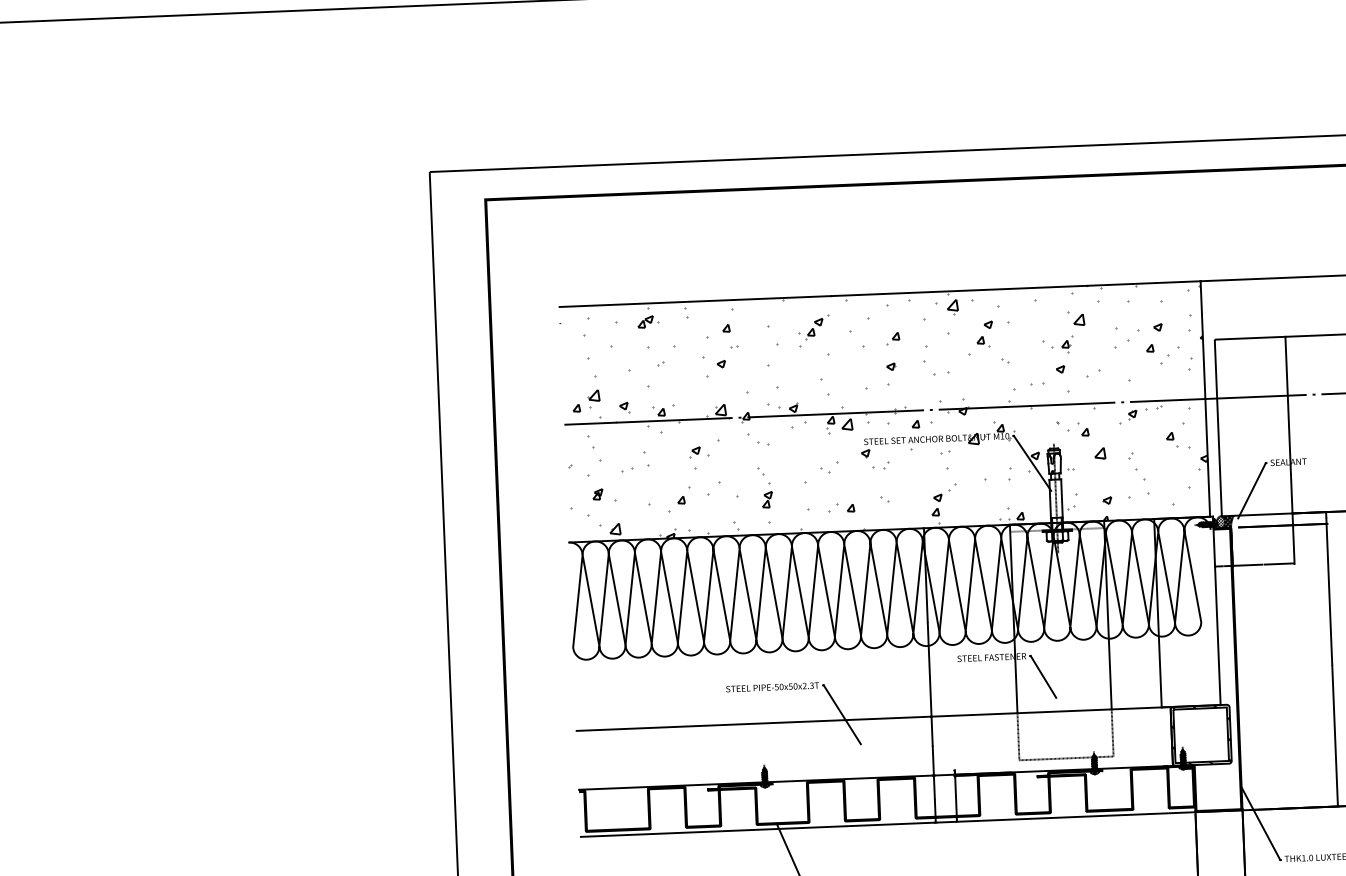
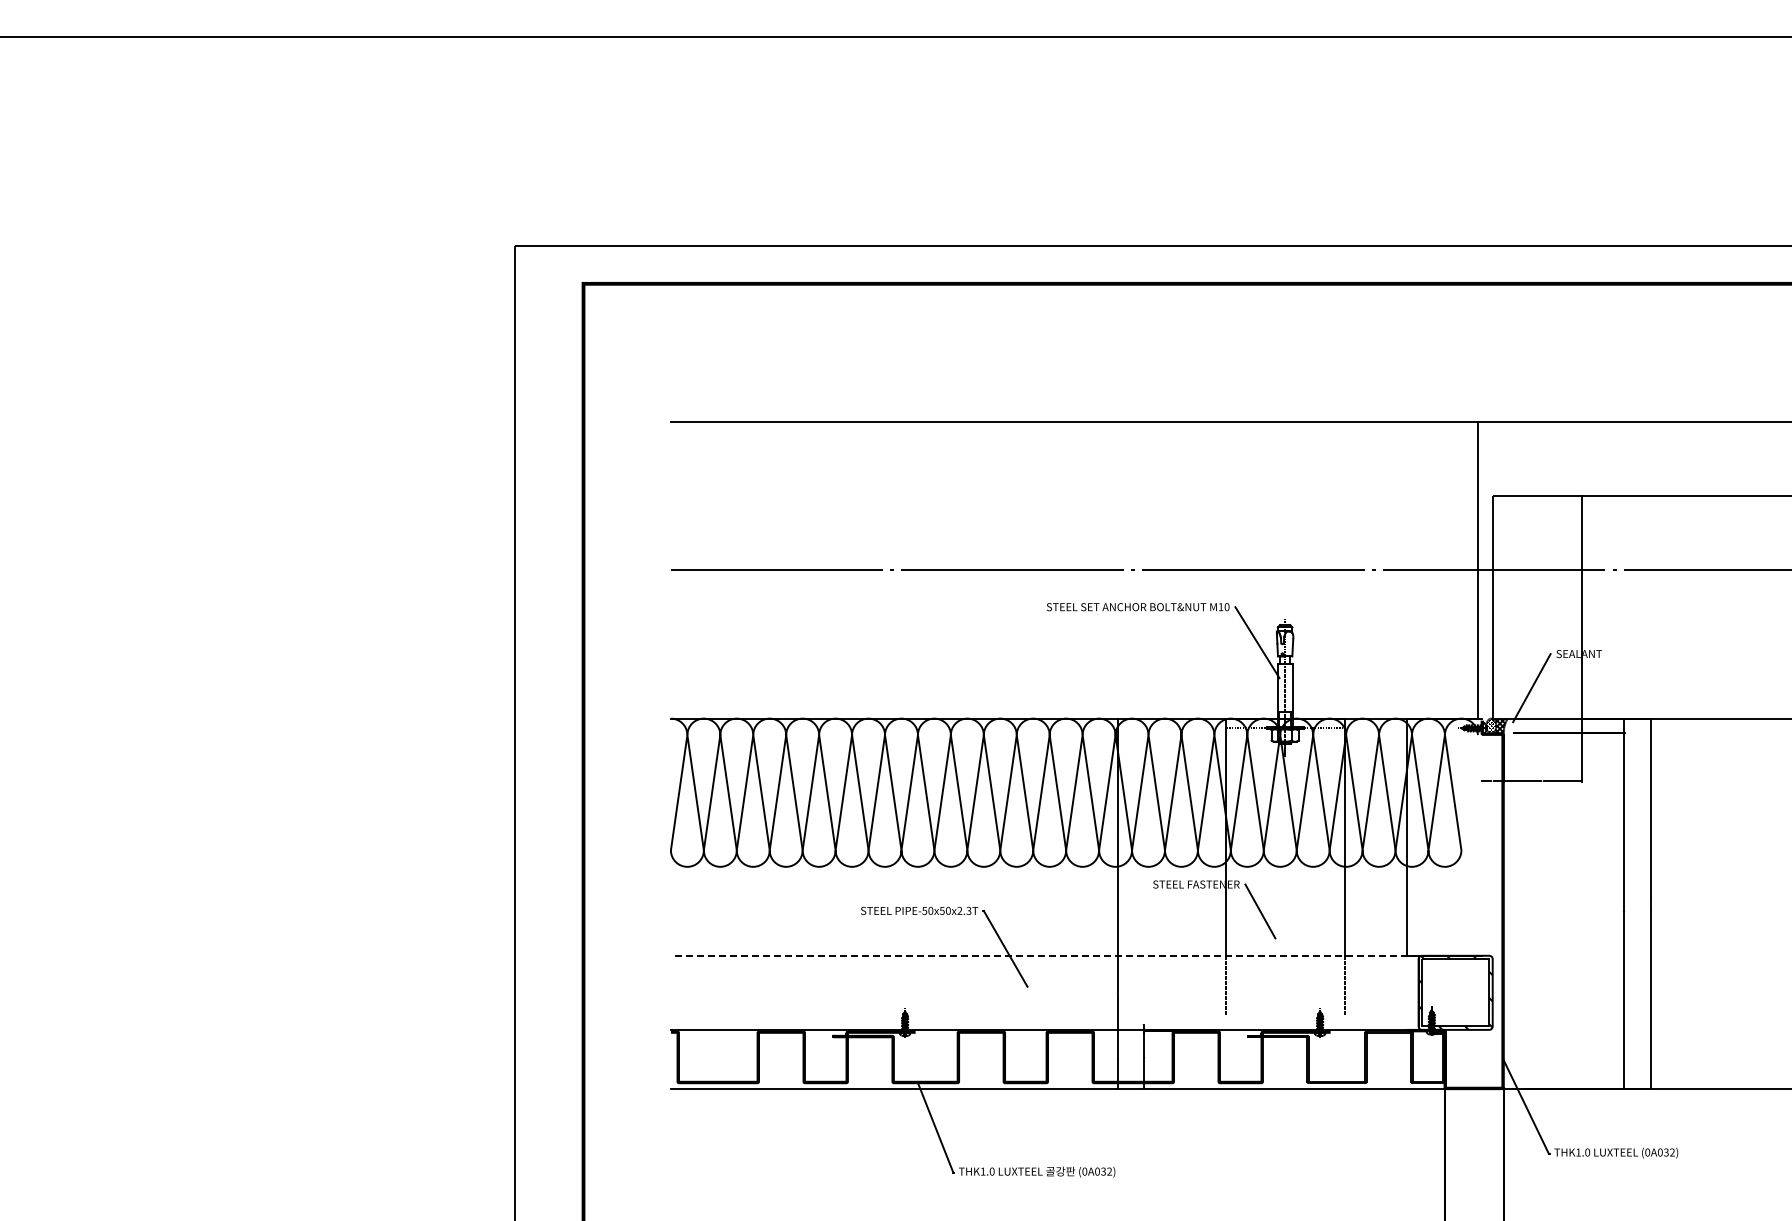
hatch: (884, 411) -> (1074, 570), removed
line: (1216, 610) -> (1481, 836), removed
line: (873, 718) -> (1044, 955), solid -> dashed
line: (1065, 758) -> (1284, 1015), removed

